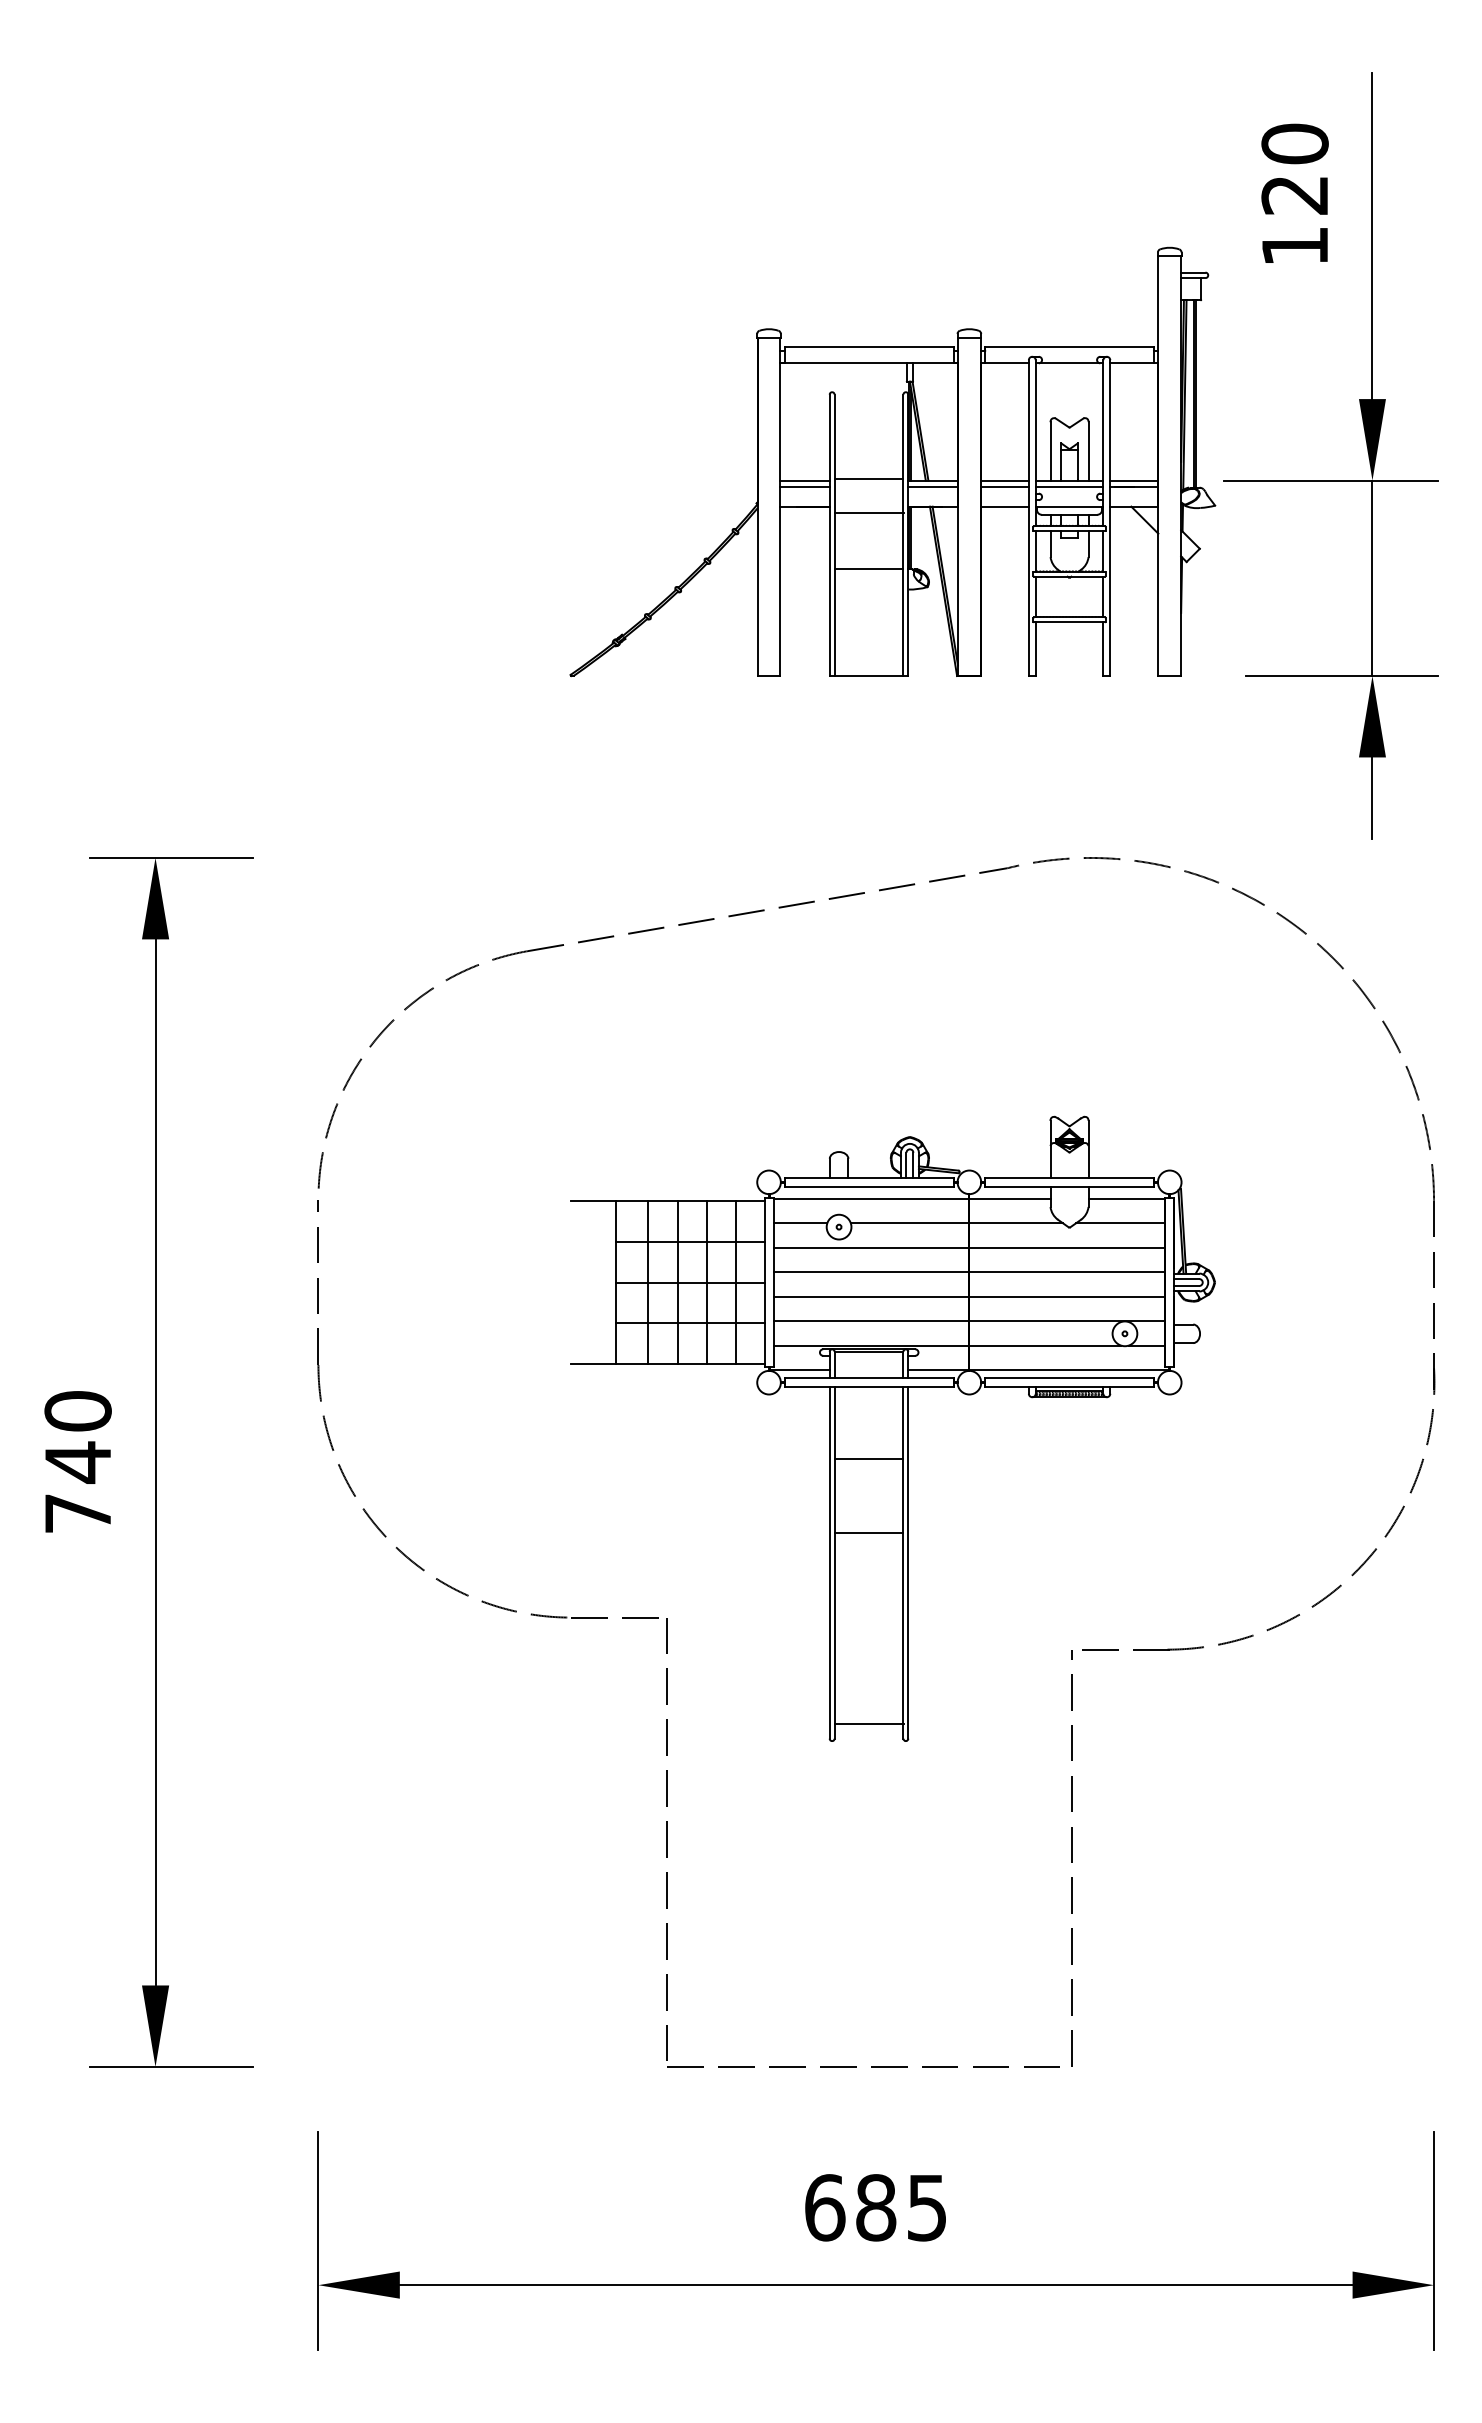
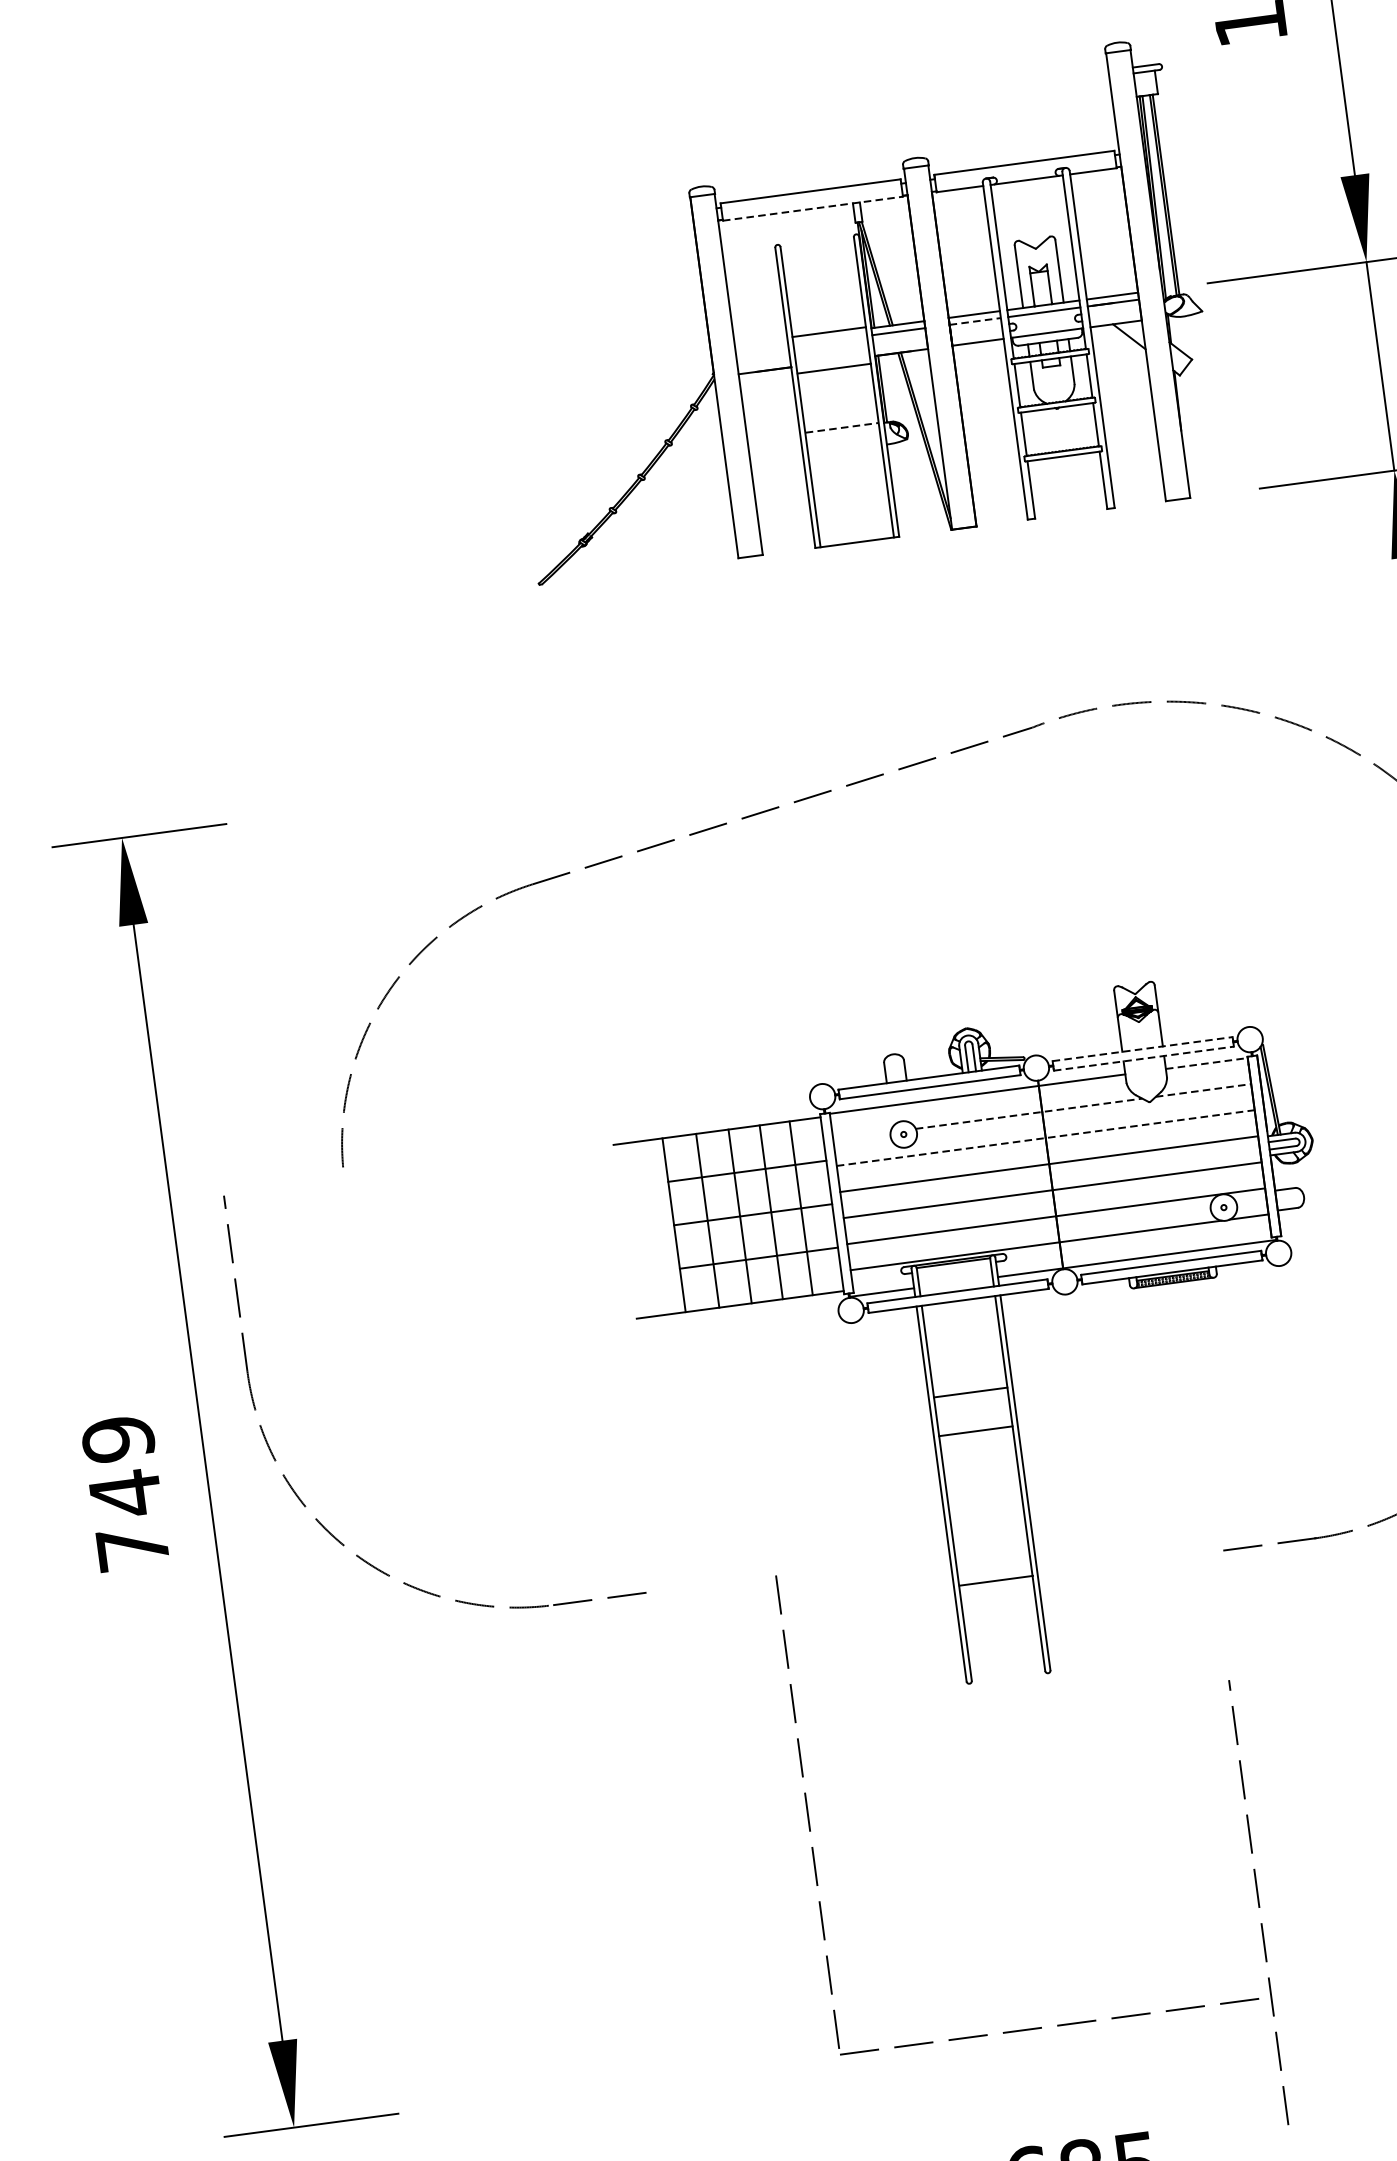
line: (869, 363) -> (813, 208), solid -> dashed
line: (804, 480) -> (760, 342), removed
line: (804, 487) -> (761, 350), removed
line: (1005, 487) -> (976, 321), solid -> dashed
line: (869, 568) -> (842, 427), solid -> dashed
line: (1070, 1177) -> (1143, 1048), solid -> dashed
line: (1070, 1186) -> (1144, 1058), solid -> dashed
line: (1127, 1199) -> (1207, 1063), solid -> dashed
line: (800, 1223) -> (862, 1136), removed
line: (957, 1223) -> (1029, 1113), solid -> dashed
line: (1120, 1223) -> (1203, 1090), solid -> dashed
line: (969, 1247) -> (1045, 1137), solid -> dashed
text: (77, 1411) -> (117, 1439), 740 -> 749
line: (868, 1459) -> (975, 1431), moved
part: (350, 1485) -> (298, 1495), moved
line: (868, 1533) -> (970, 1393), moved
line: (869, 1723) -> (996, 1580), moved
line: (1071, 1858) -> (1258, 1902), moved

